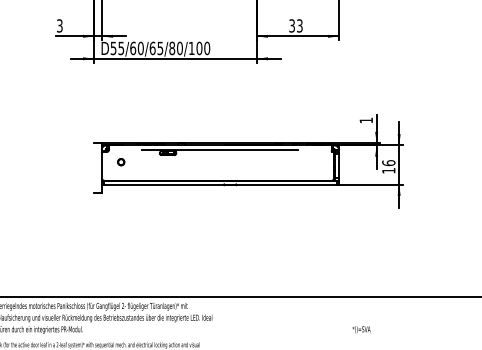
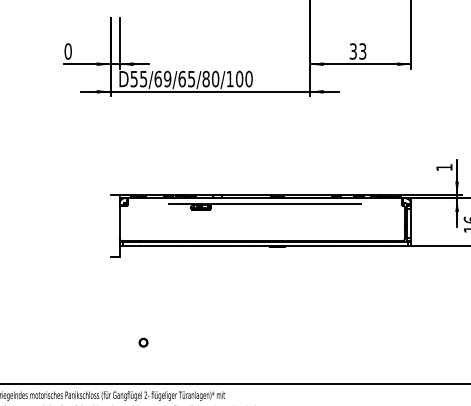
text: (59, 25) -> (67, 50), 3 -> 0
text: (140, 48) -> (167, 79), D55/60/65/80/100 -> D55/69/65/80/100
part: (121, 162) -> (143, 343), moved

